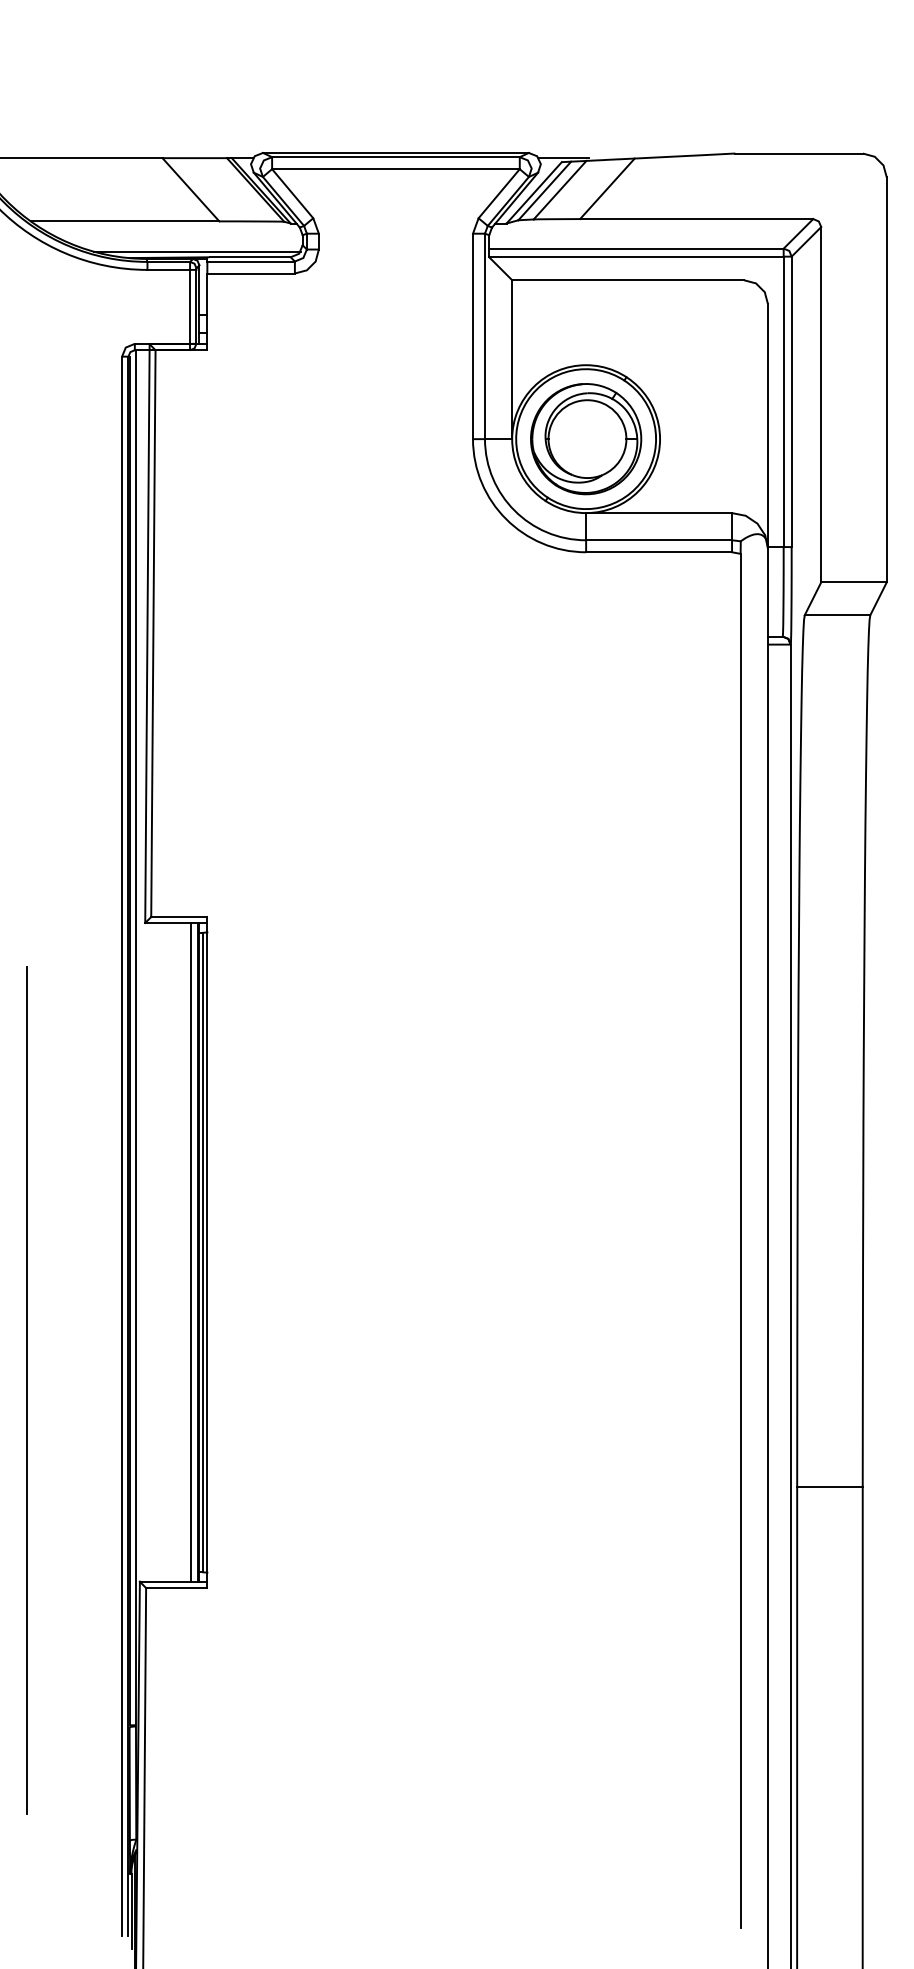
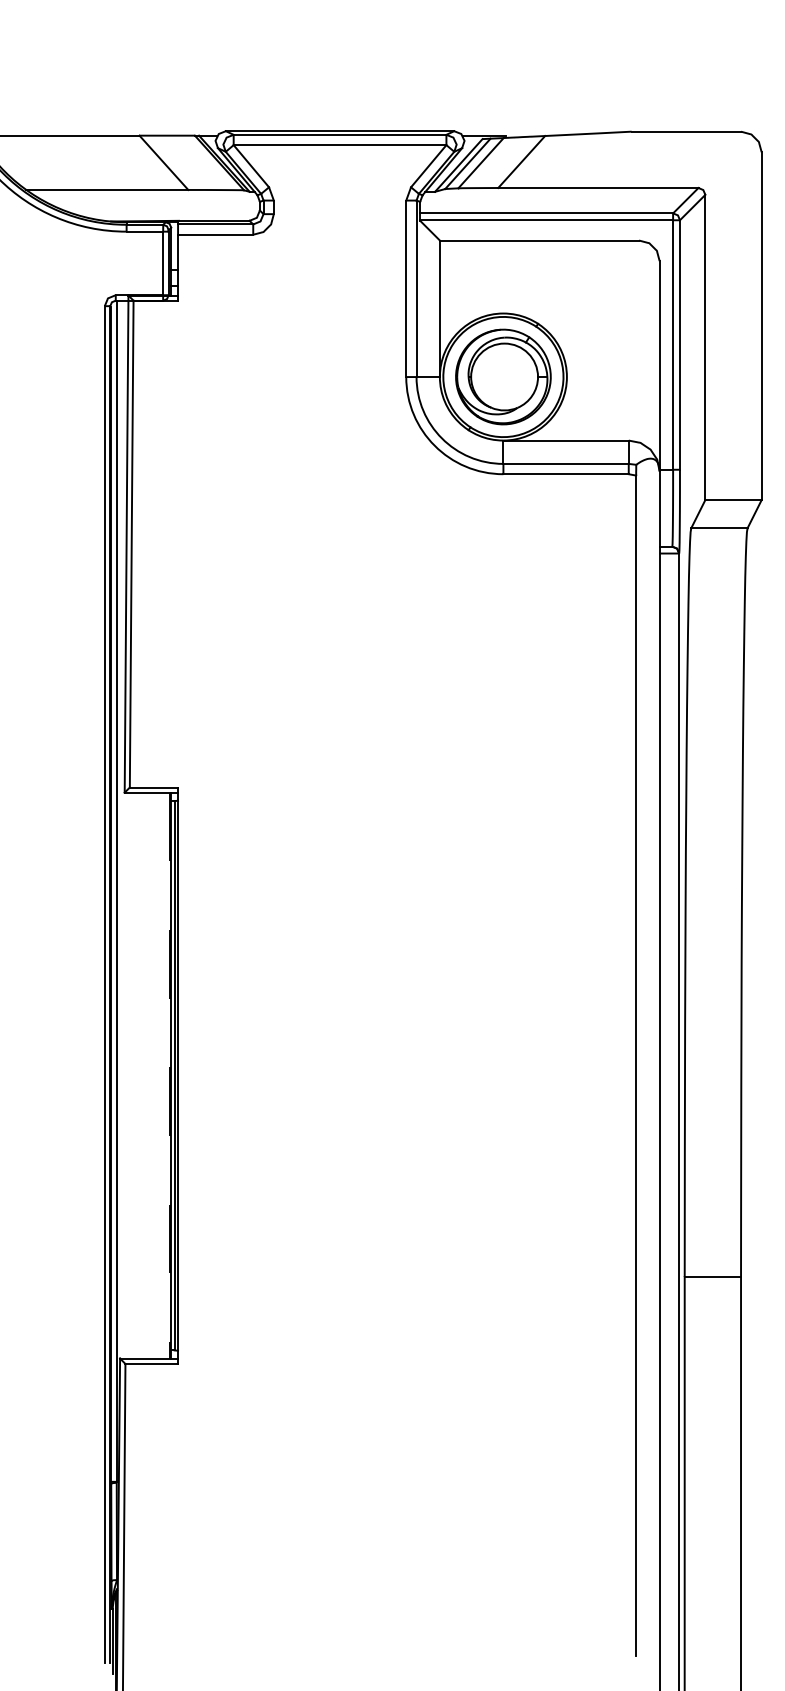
line: (196, 251) -> (168, 215), removed
line: (191, 1251) -> (164, 1074), removed
line: (197, 1252) -> (169, 1075), solid -> dashed
line: (27, 1389) -> (23, 1193), removed

